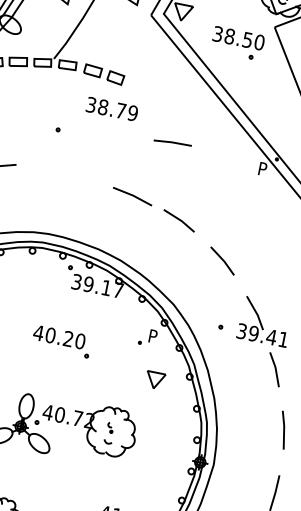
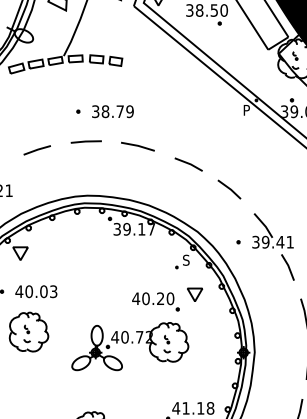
text: (111, 108) -> (112, 111), moved
line: (171, 142) -> (85, 141), moved
line: (132, 196) -> (137, 146), moved
text: (153, 335) -> (186, 259), P -> S
part: (61, 341) -> (155, 301), moved

